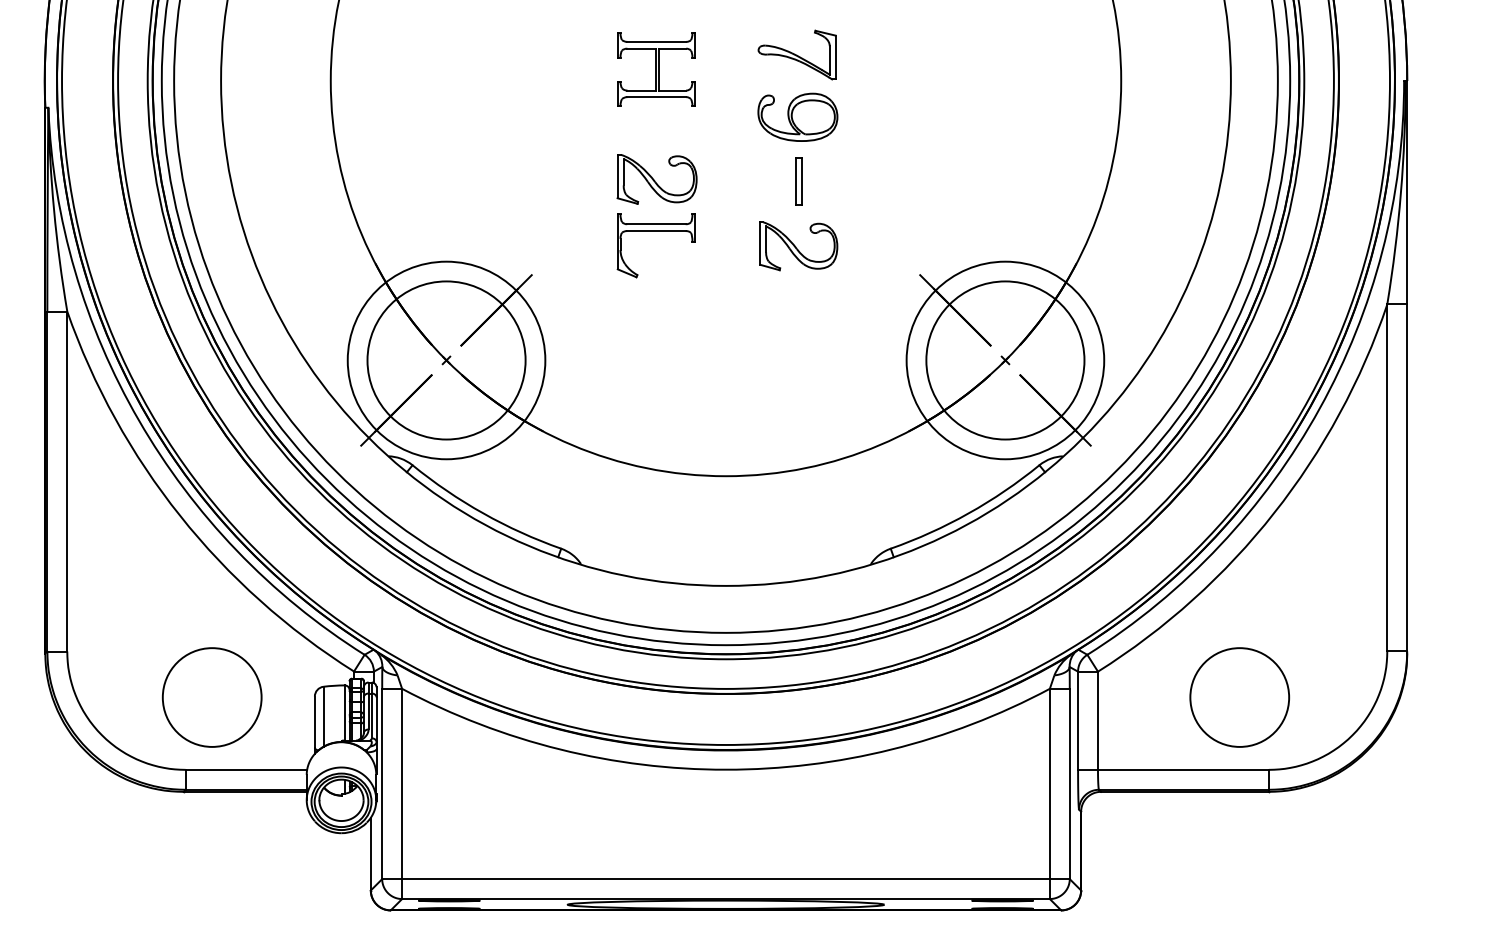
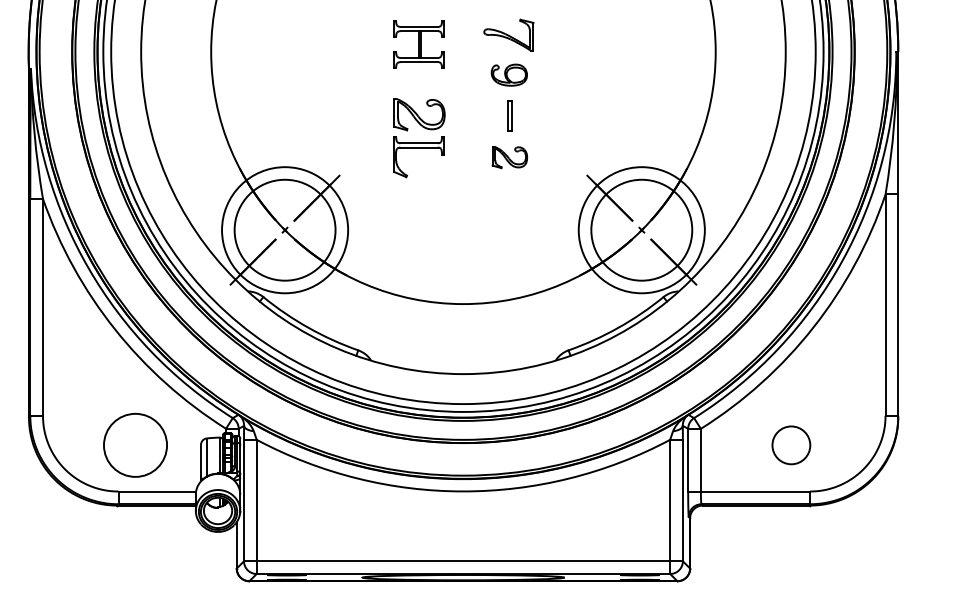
part: (798, 118) -> (509, 75), size x0.7
part: (798, 246) -> (509, 157), size x0.7
circle: (1238, 696) -> (790, 444), size x0.6

